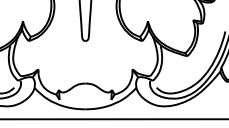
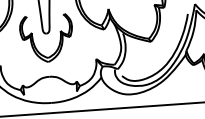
part: (73, 49) -> (34, 43), added

